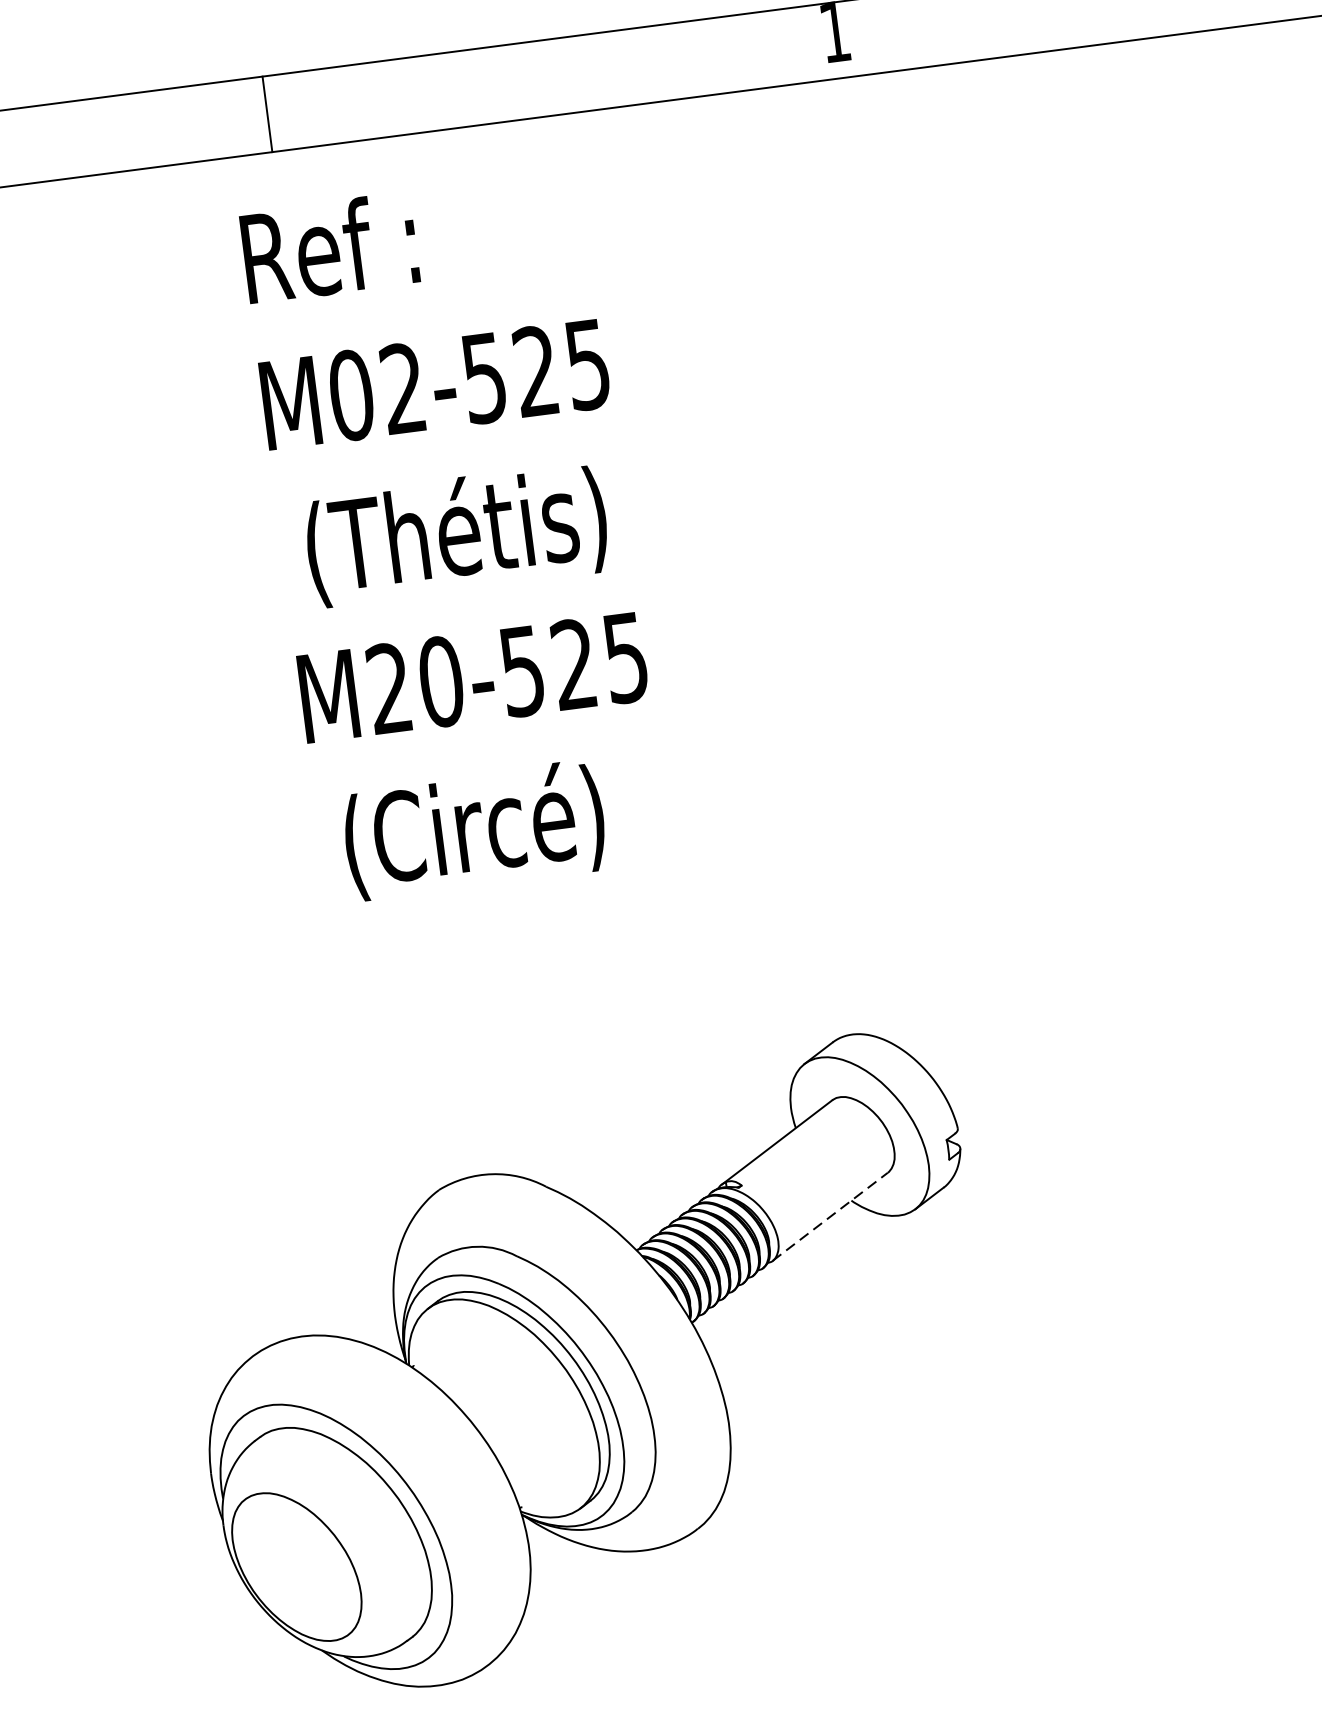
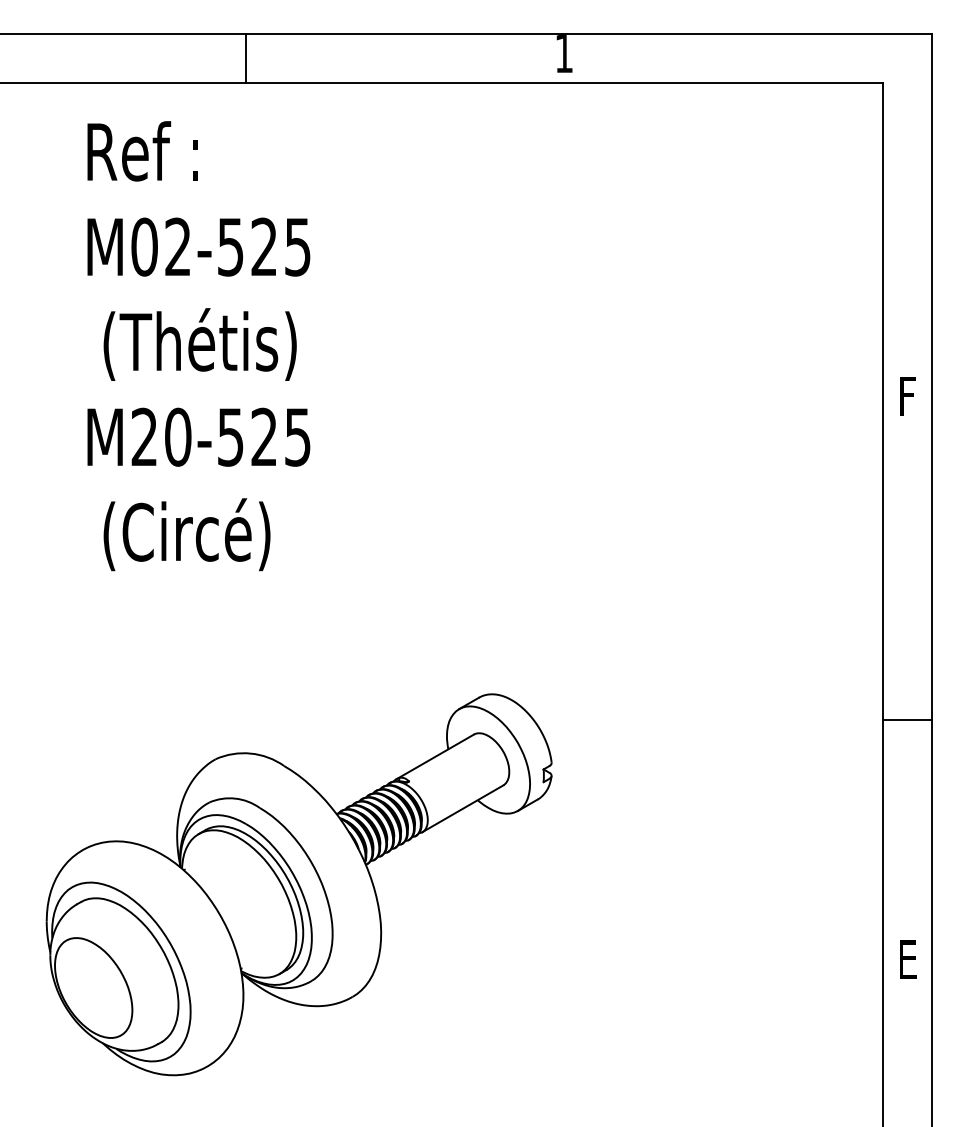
line: (267, 113) -> (246, 58), moved
text: (454, 537) -> (198, 346), moved
line: (829, 1216) -> (462, 808), dashed -> solid

